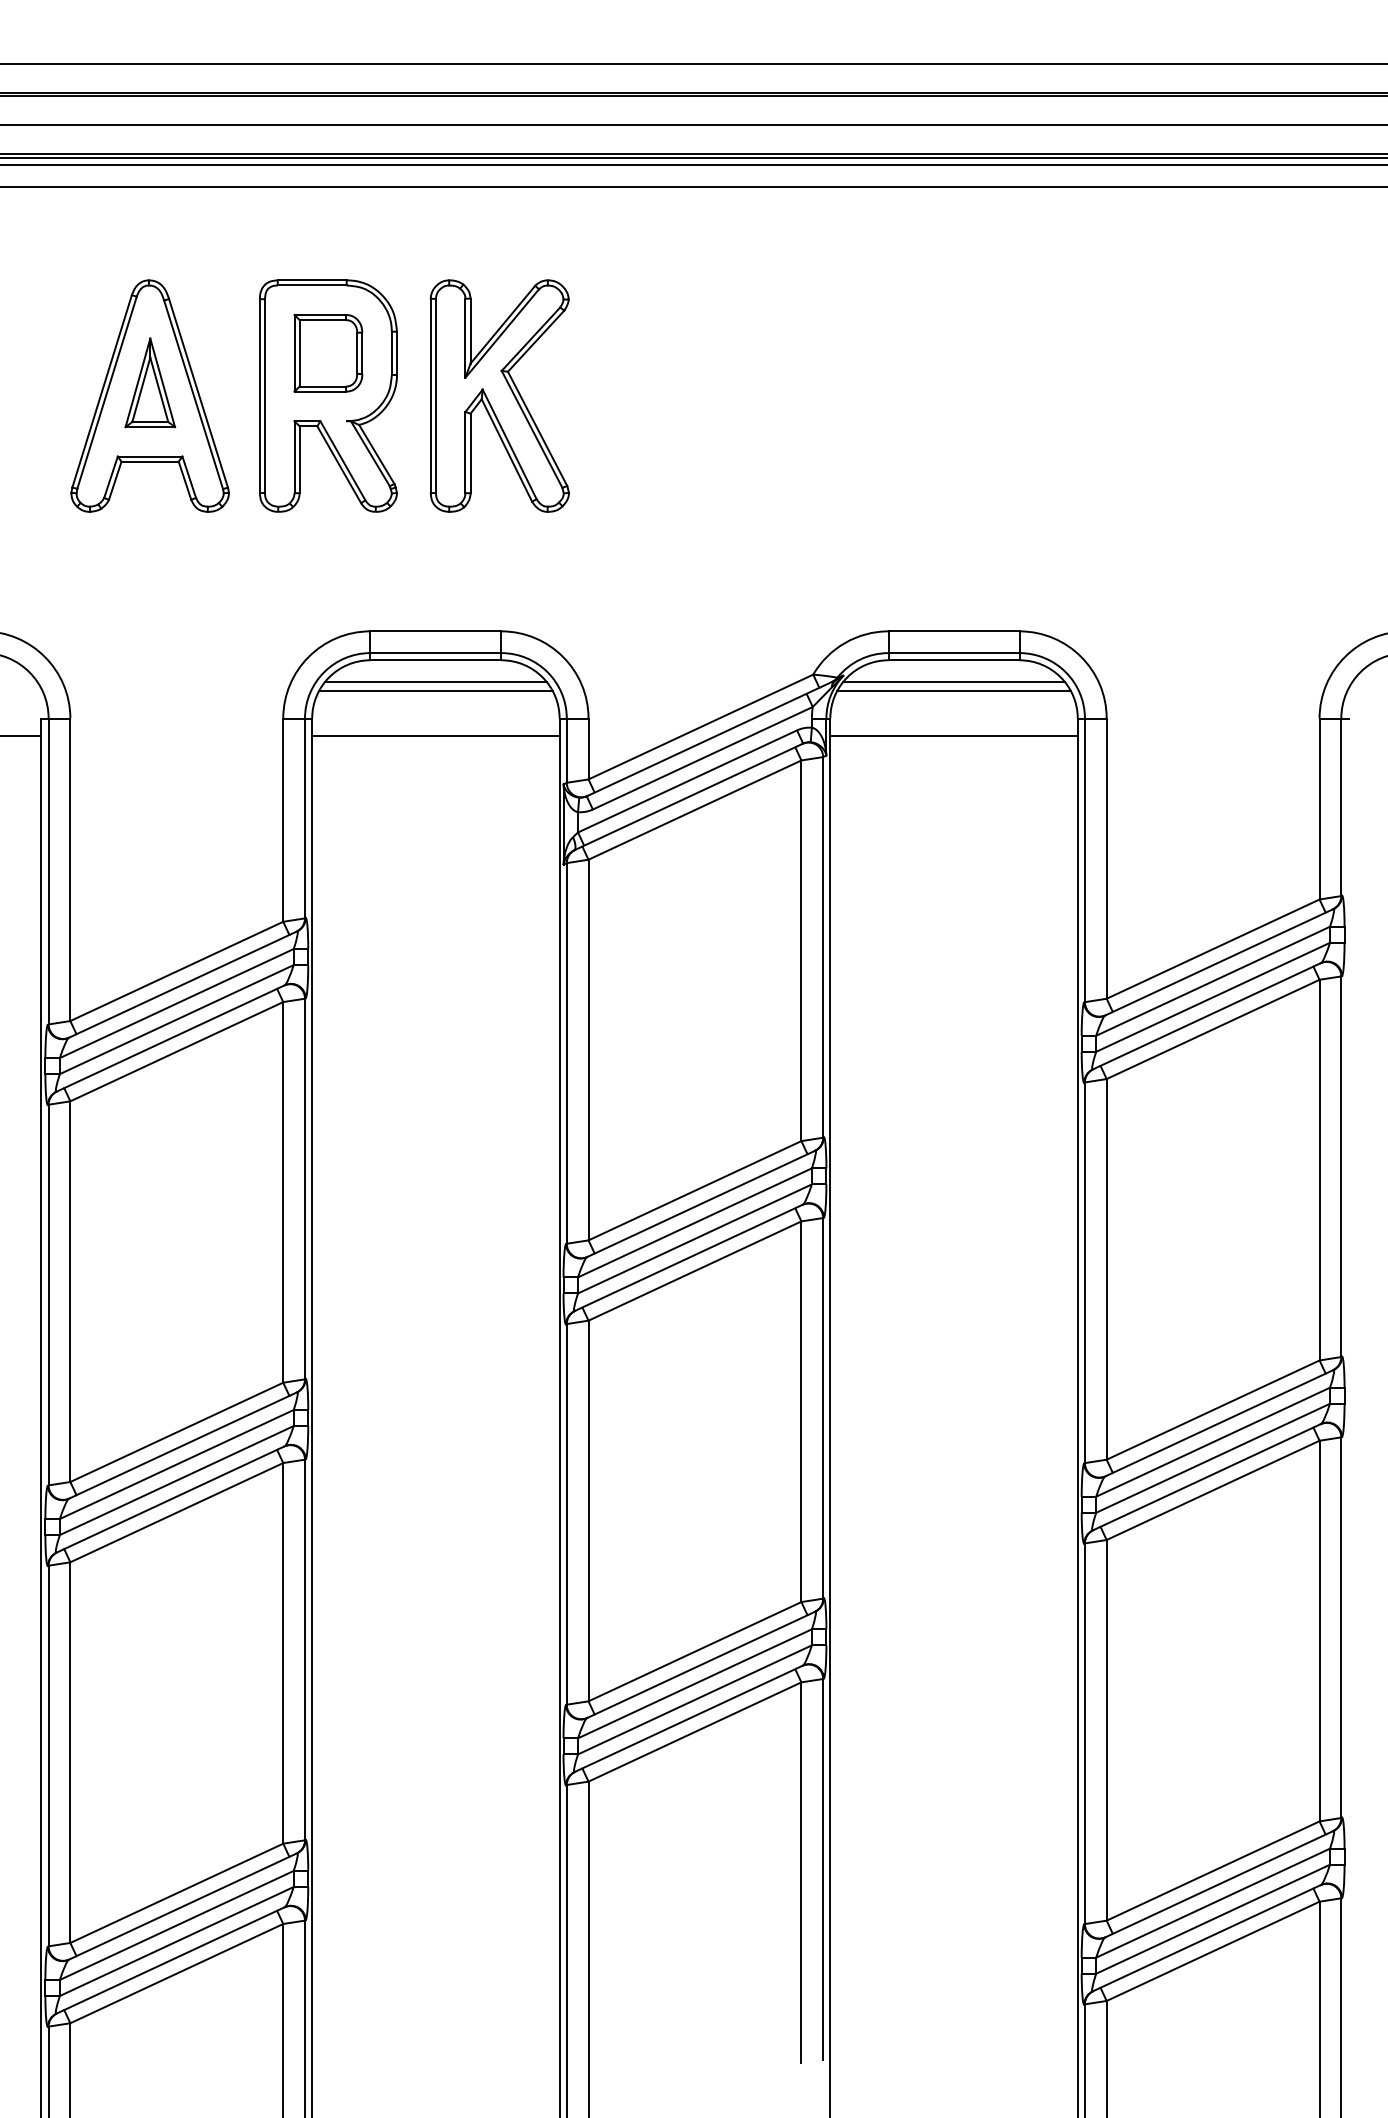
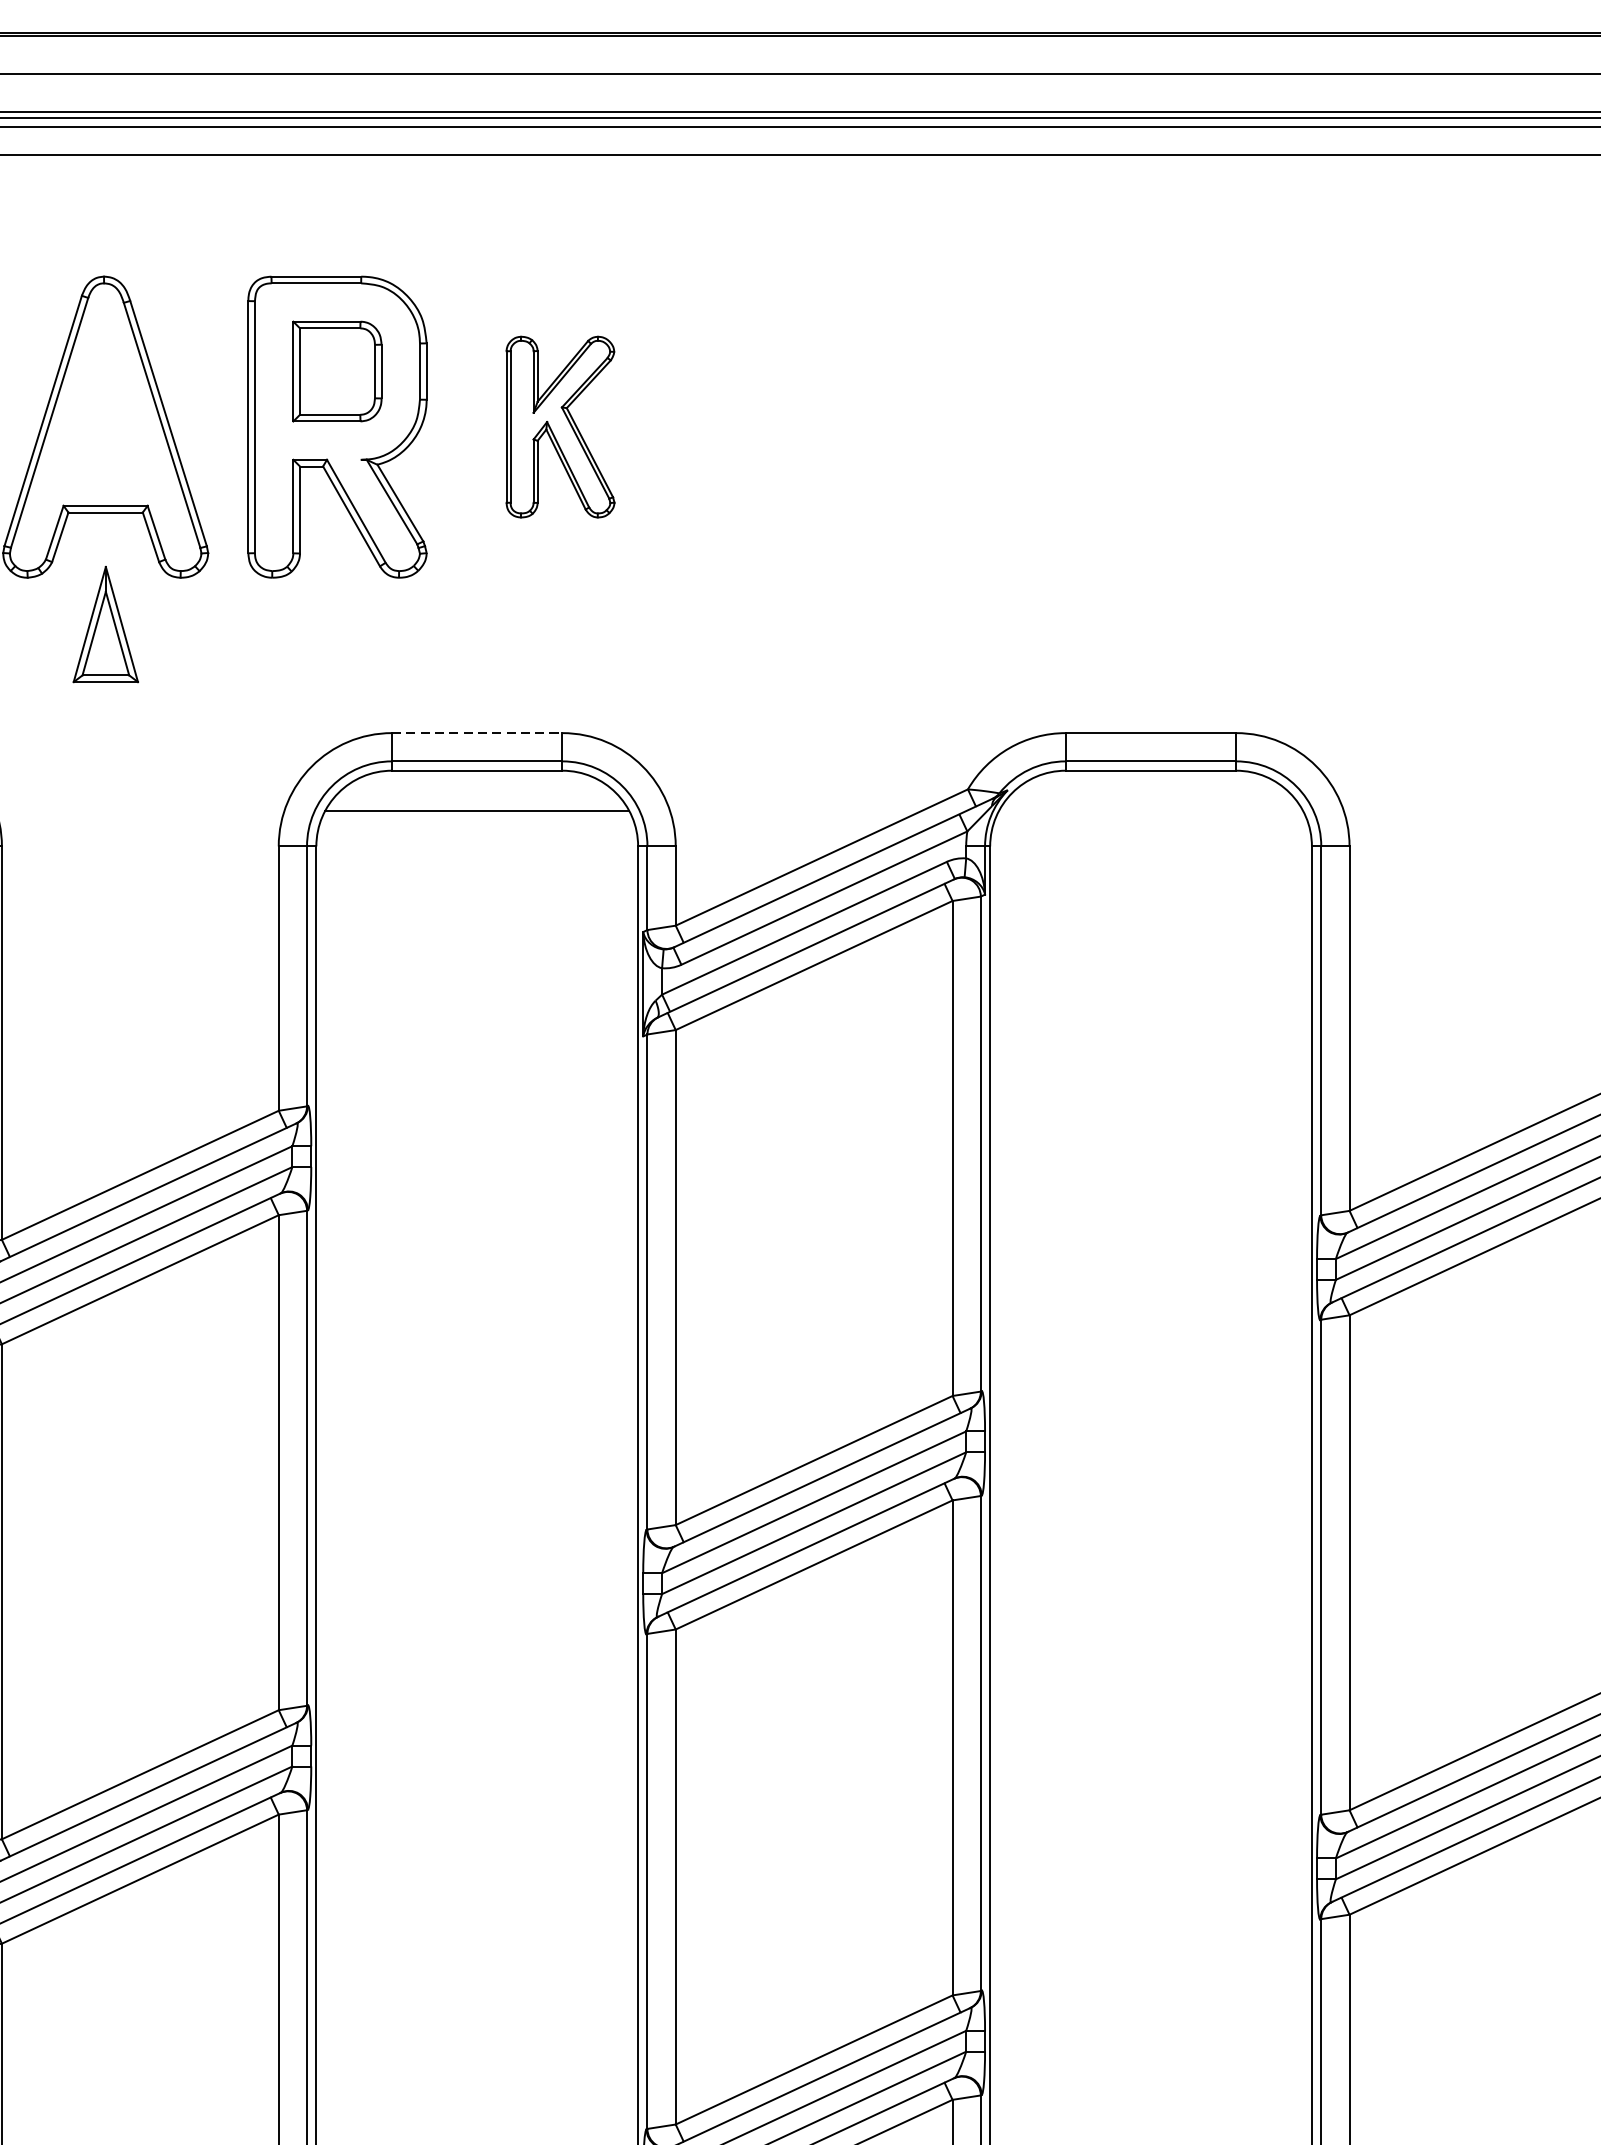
part: (150, 382) -> (106, 624), moved
part: (499, 395) -> (559, 426), size x0.6
line: (436, 631) -> (478, 733), solid -> dashed
line: (435, 682) -> (476, 799), removed
line: (954, 682) -> (1151, 799), removed
line: (953, 690) -> (1150, 810), removed
line: (435, 735) -> (476, 868), removed
line: (953, 735) -> (1150, 868), removed

